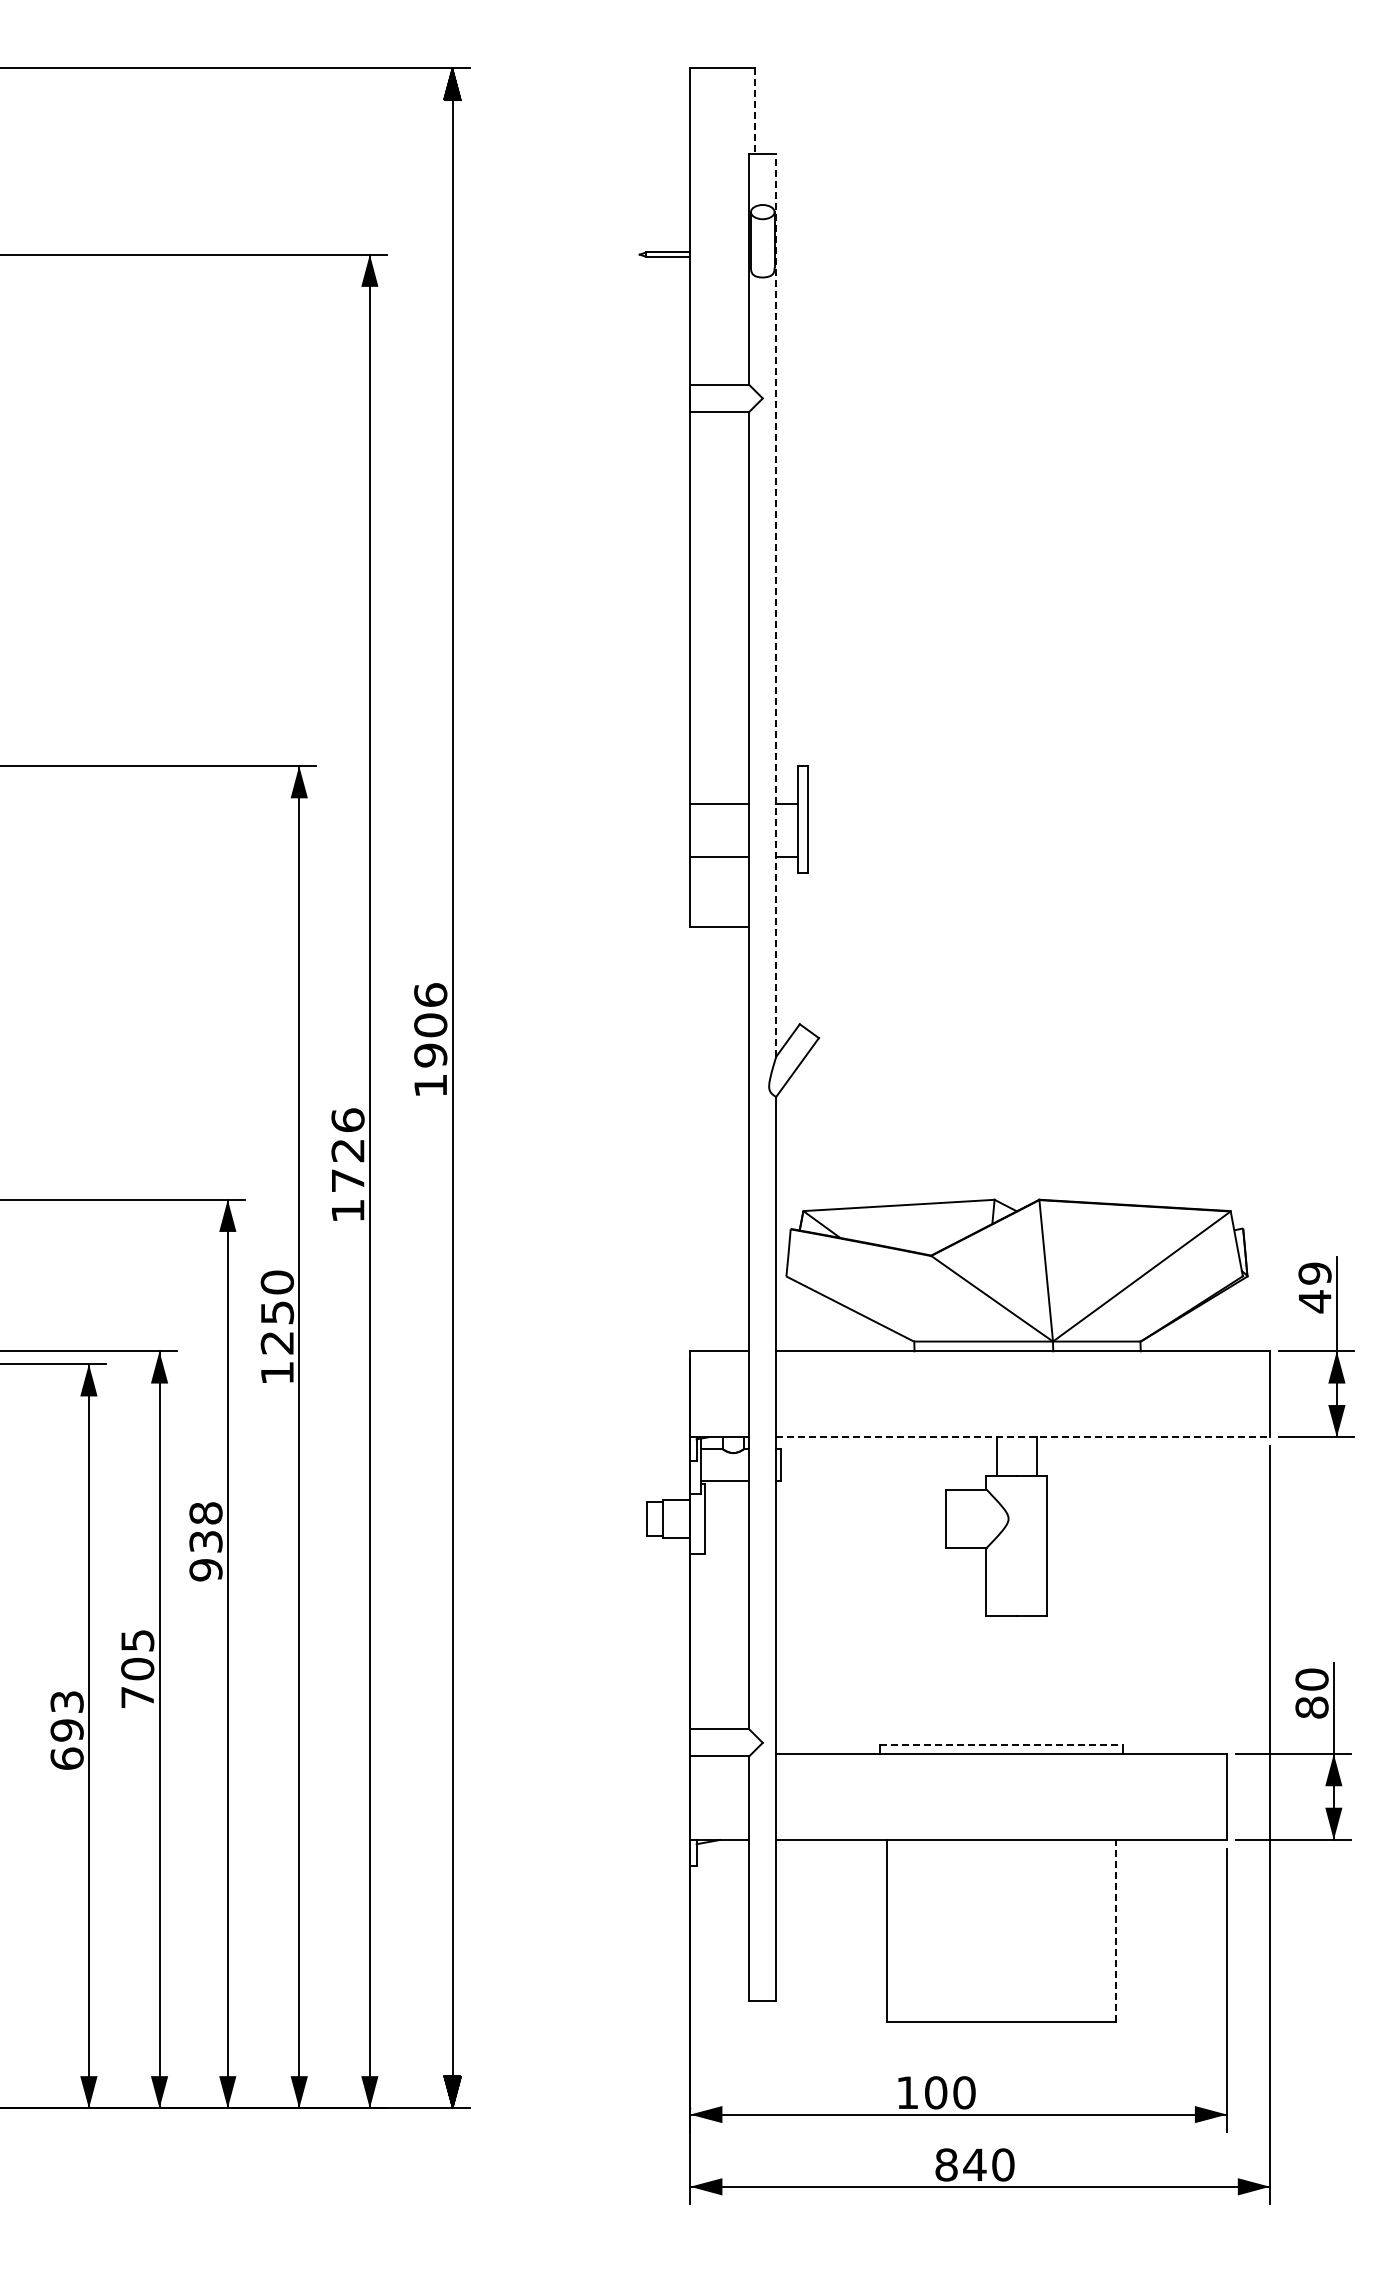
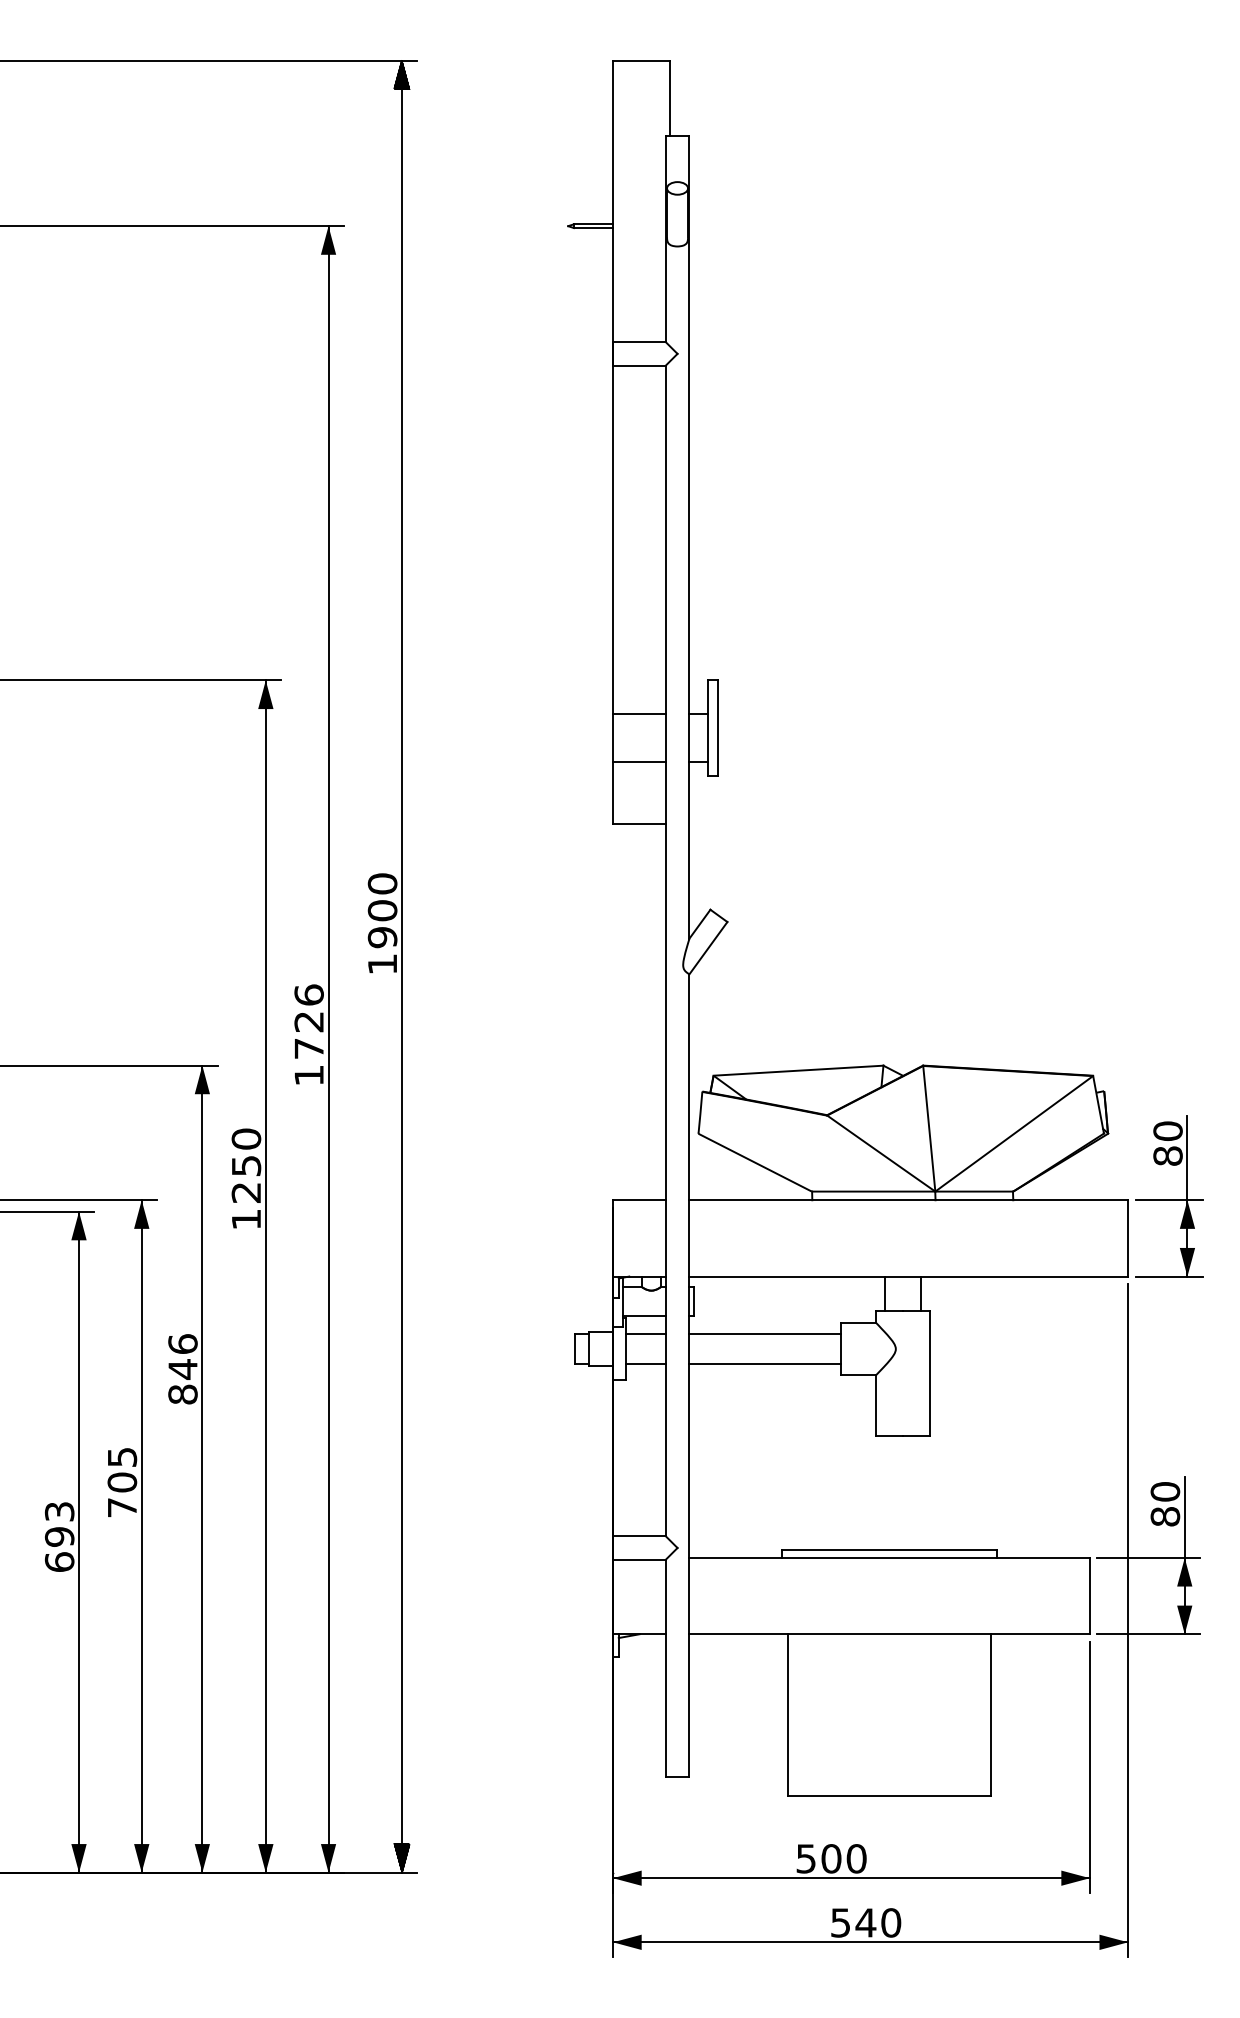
line: (754, 110) -> (670, 98), dashed -> solid
line: (776, 605) -> (689, 537), dashed -> solid
text: (430, 994) -> (382, 883), 1906 -> 1900
text: (1314, 1287) -> (1167, 1143), 49 -> 80
line: (1023, 1437) -> (909, 1276), dashed -> solid
line: (727, 1501) -> (646, 1333), added
line: (861, 1501) -> (765, 1333), added
line: (727, 1536) -> (646, 1364), added
line: (861, 1536) -> (765, 1364), added
text: (205, 1541) -> (182, 1369), 938 -> 846
line: (1002, 1745) -> (890, 1550), dashed -> solid
line: (1115, 1930) -> (990, 1714), dashed -> solid
text: (907, 2092) -> (806, 1858), 100 -> 500
text: (946, 2164) -> (840, 1922), 840 -> 540

